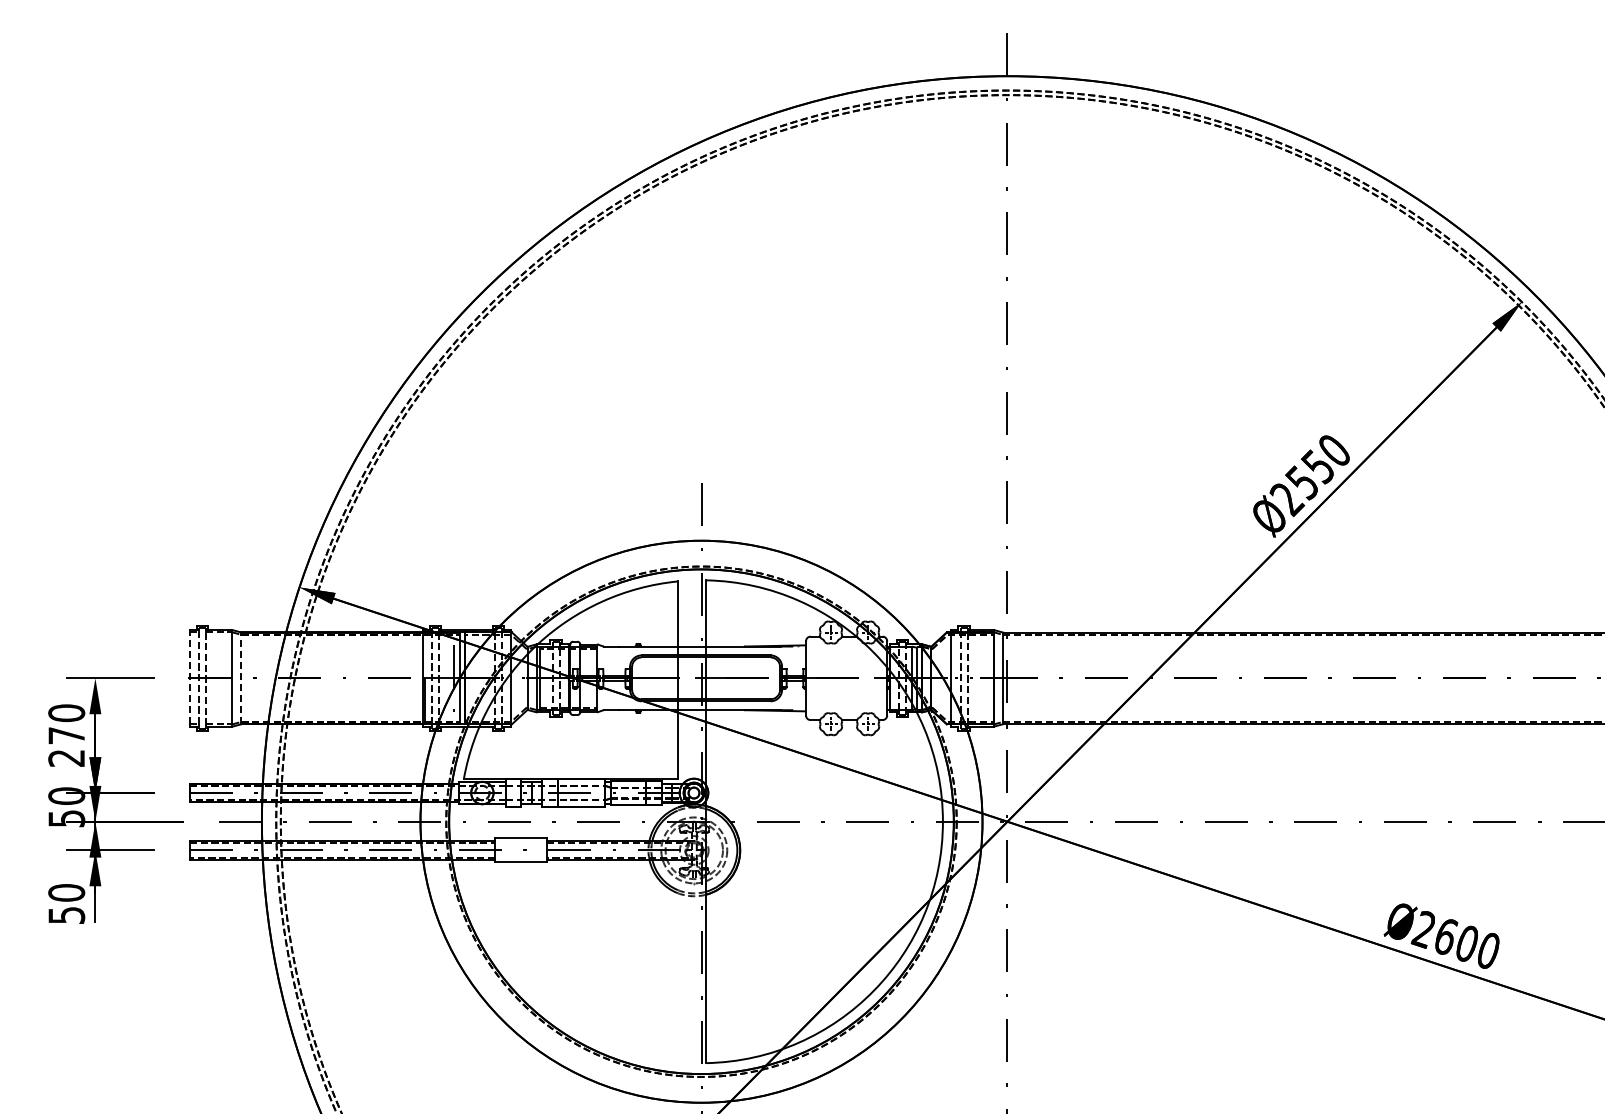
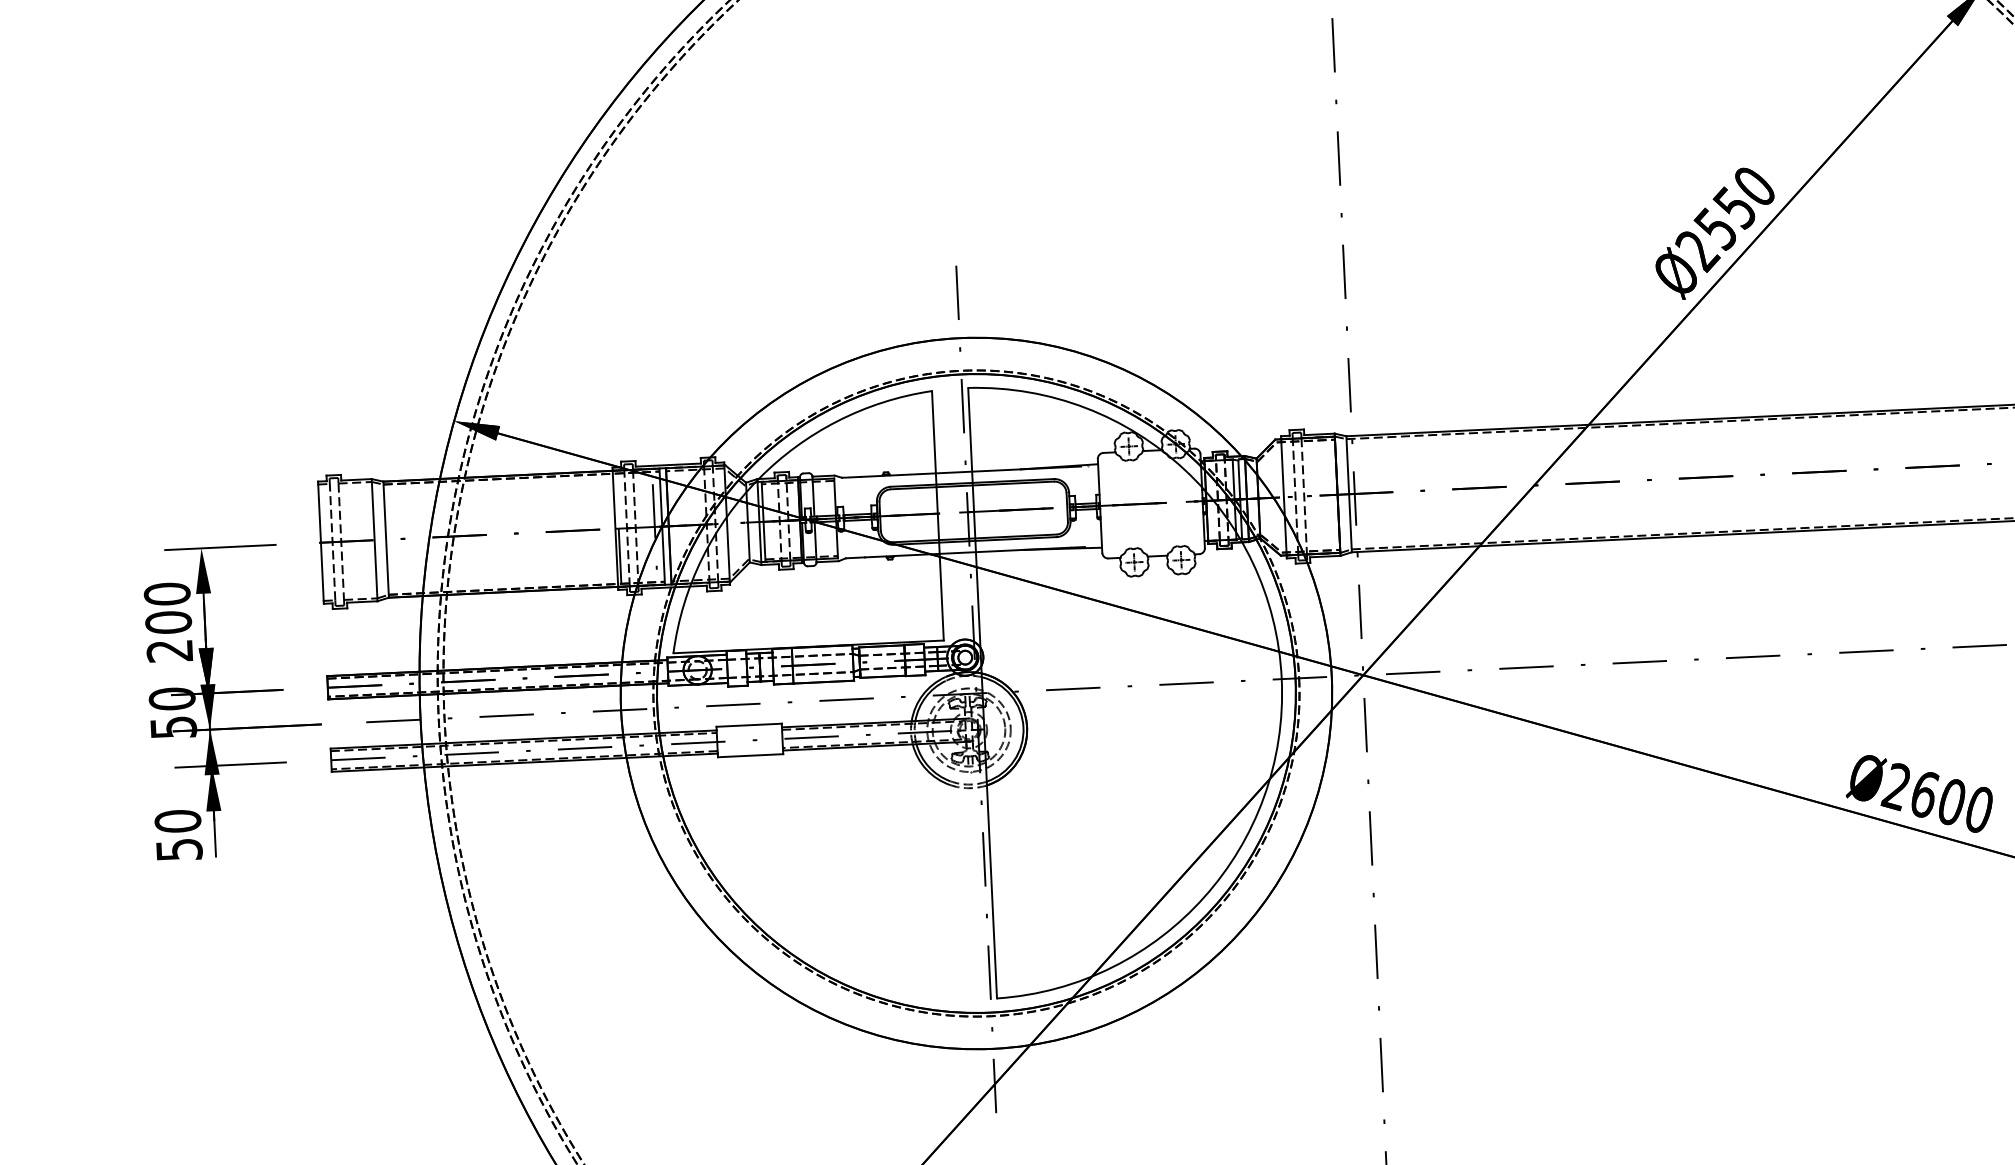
line: (189, 677) -> (320, 541), dashed -> solid
line: (241, 678) -> (386, 539), dashed -> solid
text: (66, 735) -> (168, 622), 270 -> 200

